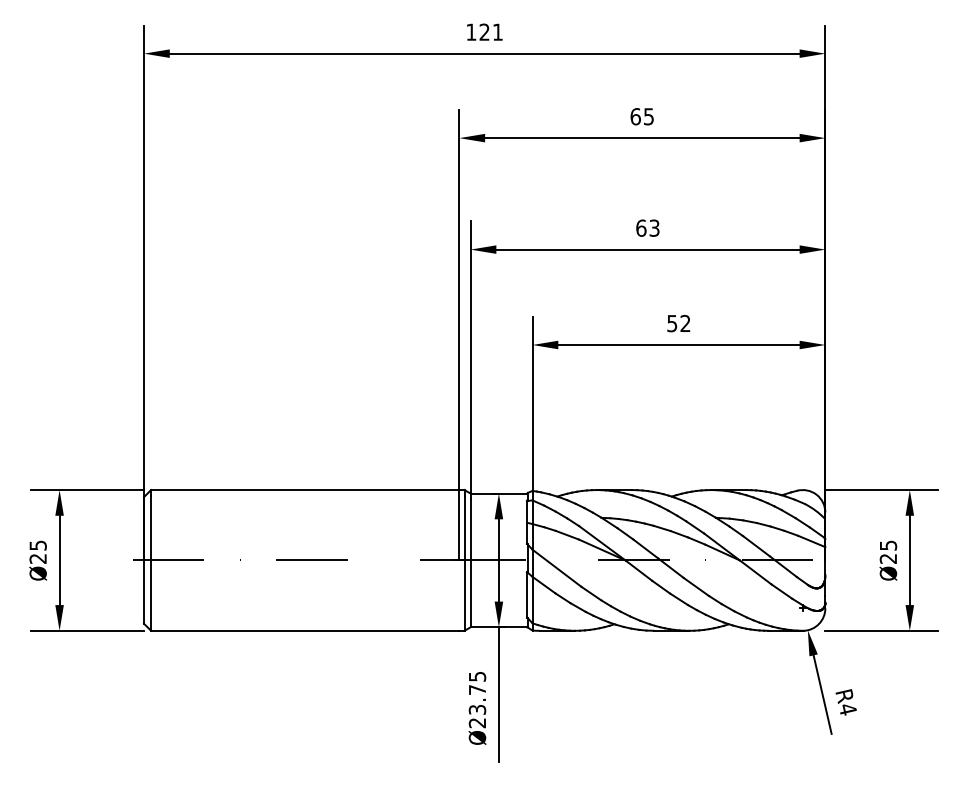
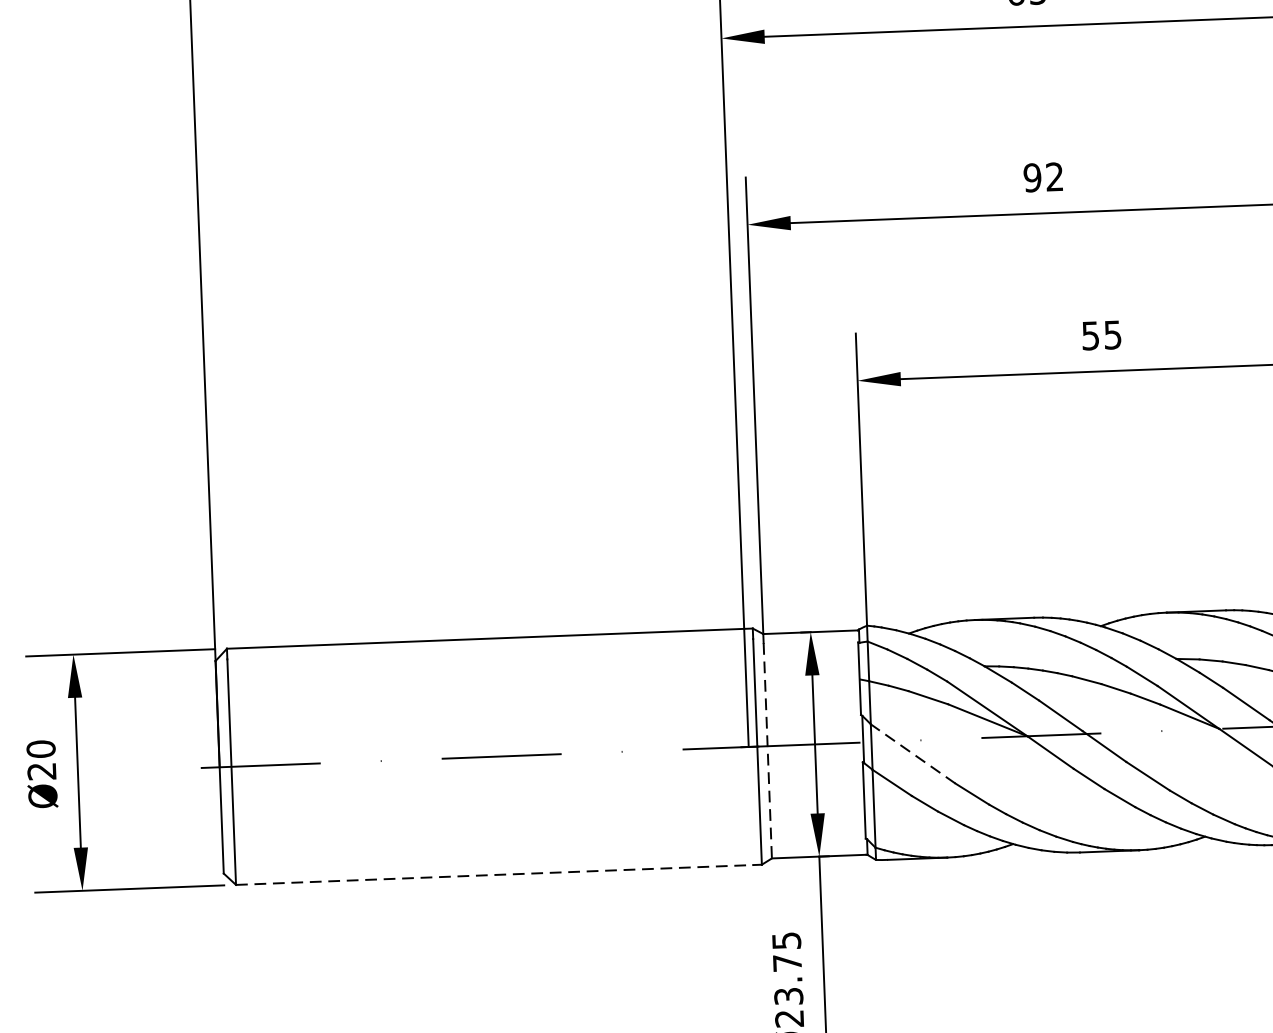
text: (647, 227) -> (1042, 176), 63 -> 92
text: (685, 323) -> (1112, 334), 52 -> 55
text: (37, 545) -> (39, 749), Ø25 -> Ø20
line: (470, 563) -> (767, 751), solid -> dashed
line: (557, 568) -> (913, 754), solid -> dashed
line: (305, 630) -> (495, 874), solid -> dashed

